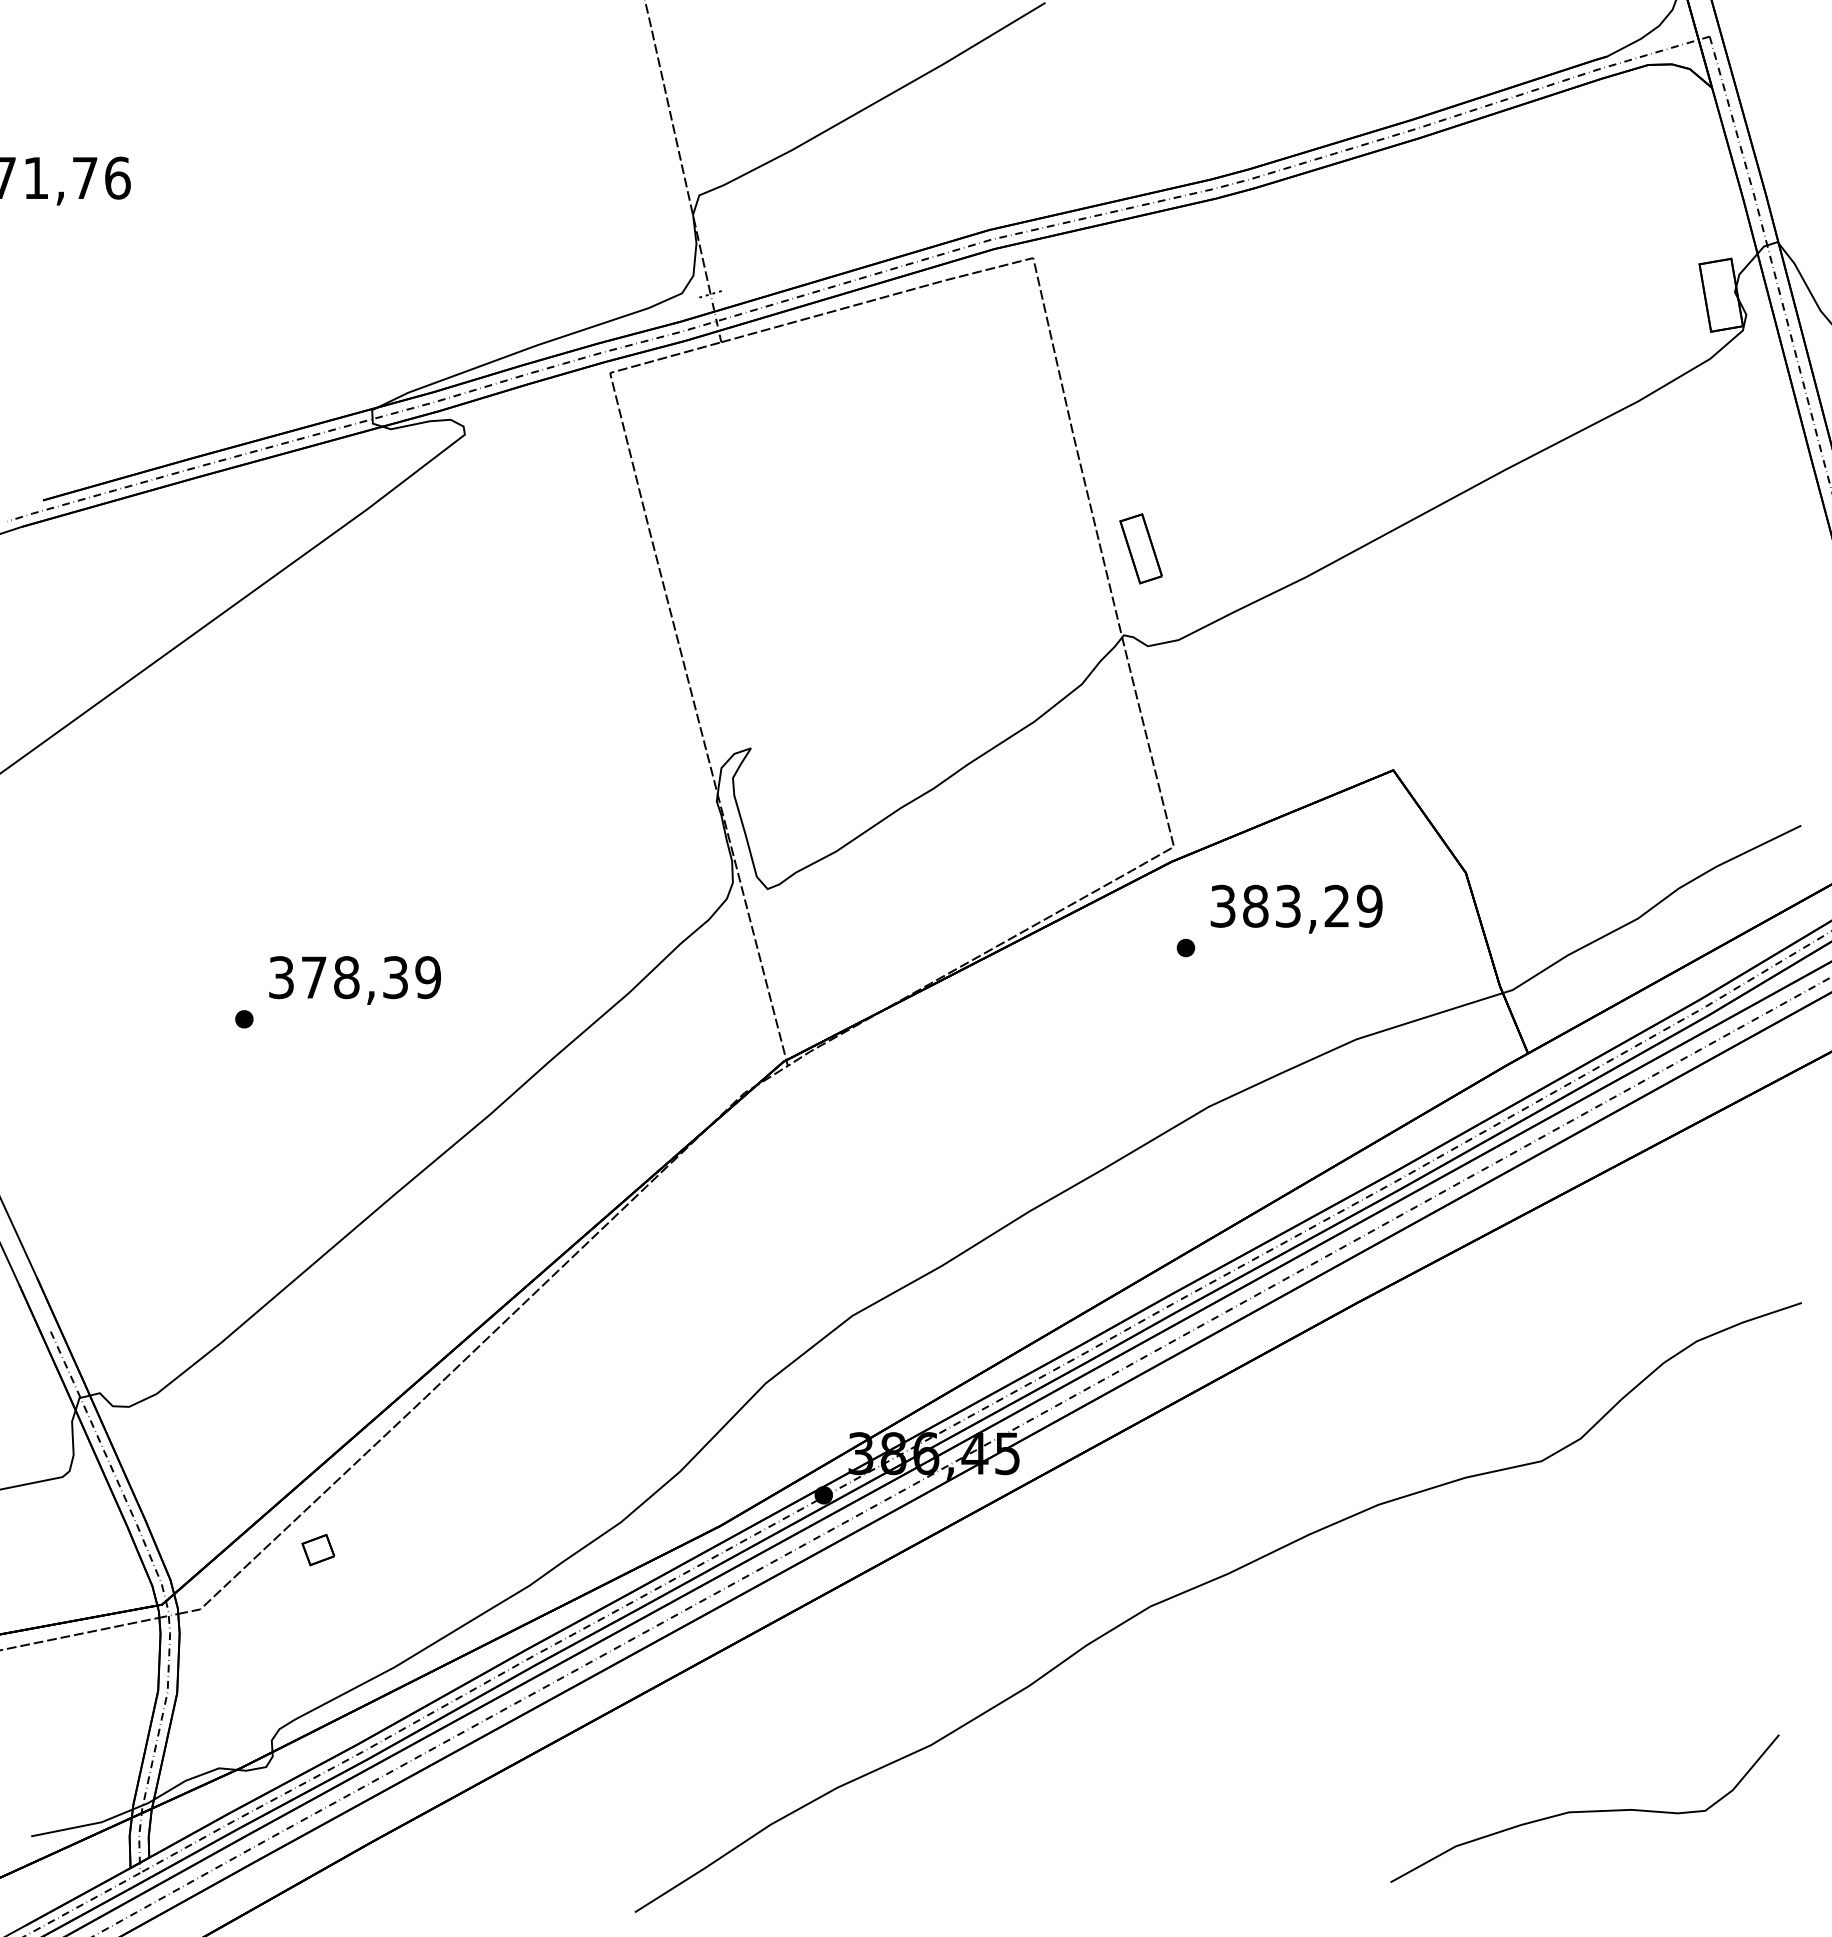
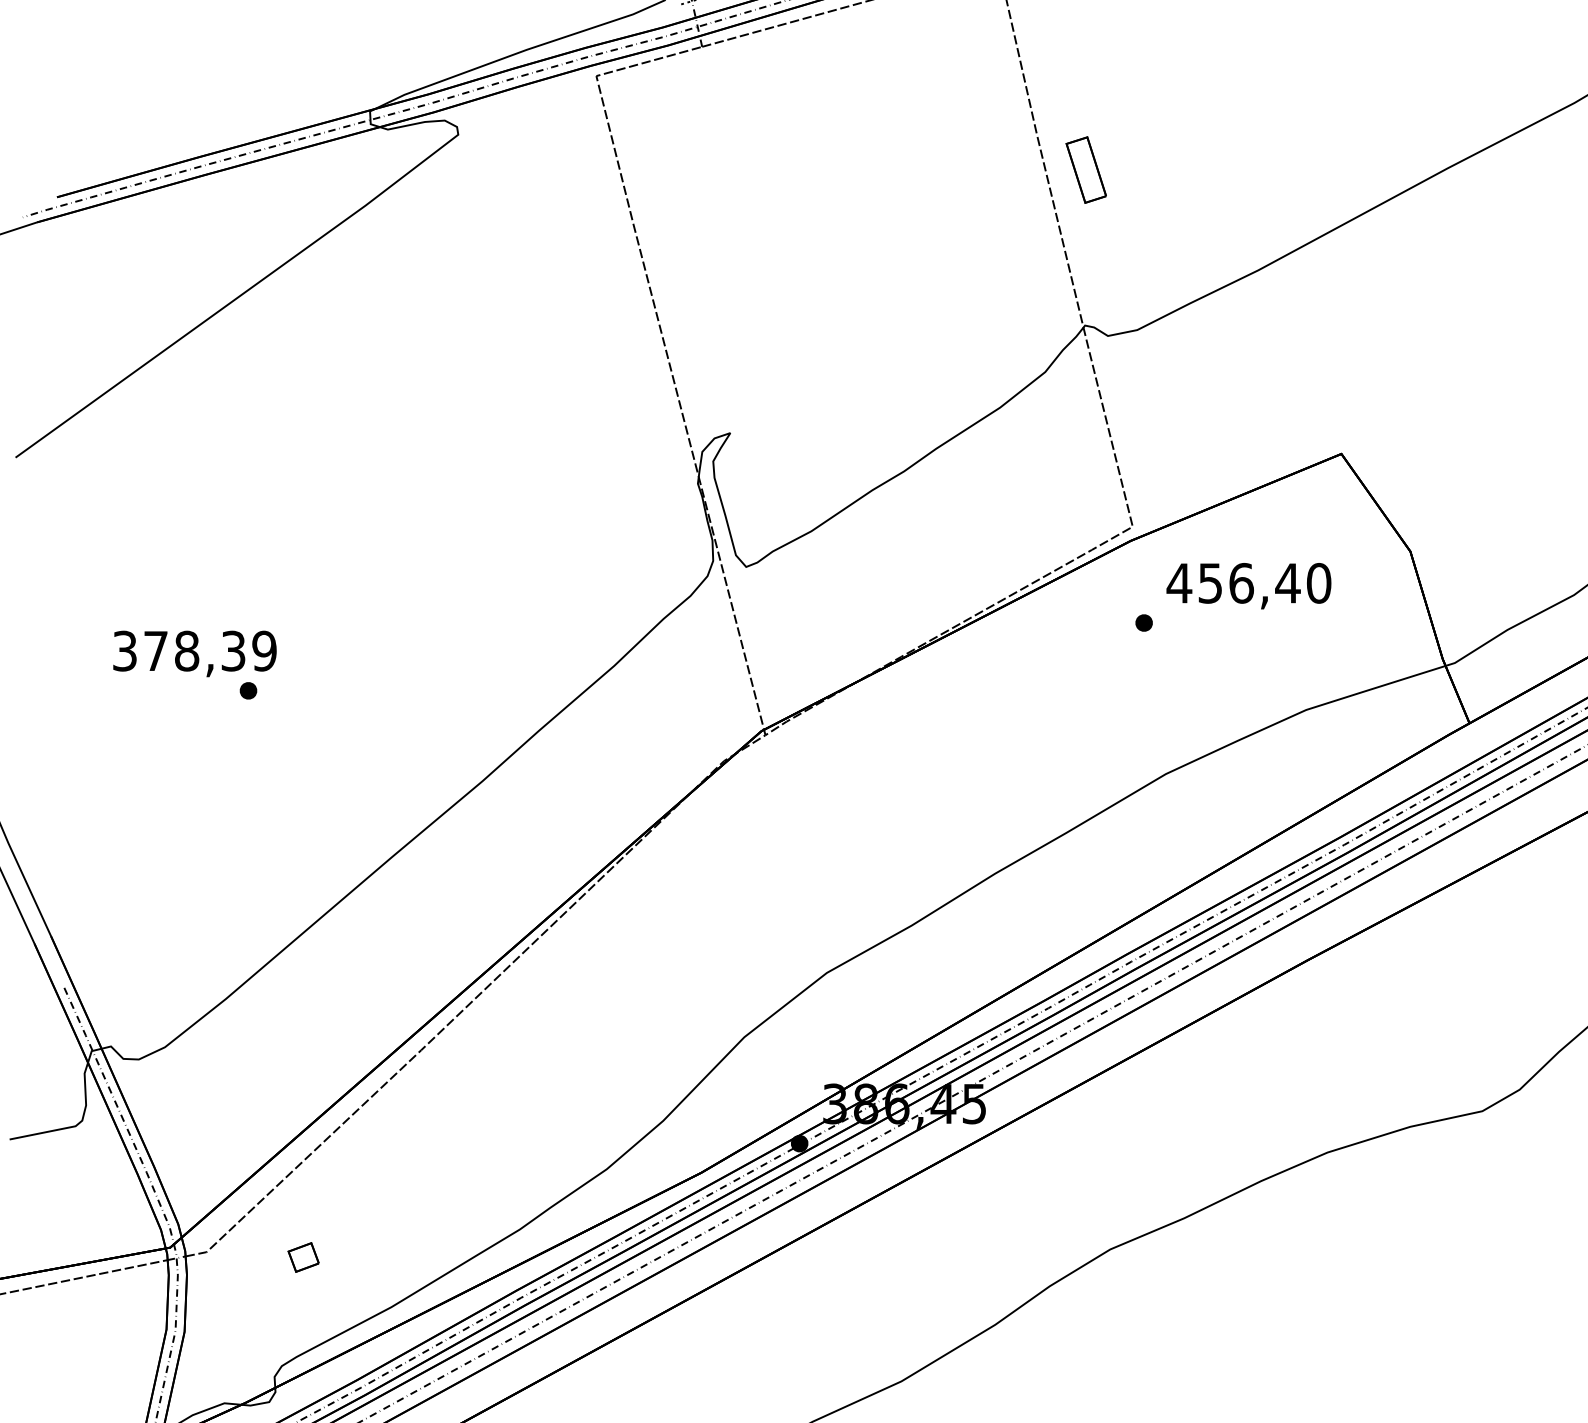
part: (1140, 548) -> (1085, 169), moved
text: (1295, 905) -> (1248, 582), 383,29 -> 456,40
text: (354, 980) -> (194, 653), moved
part: (318, 1549) -> (303, 1256), moved

